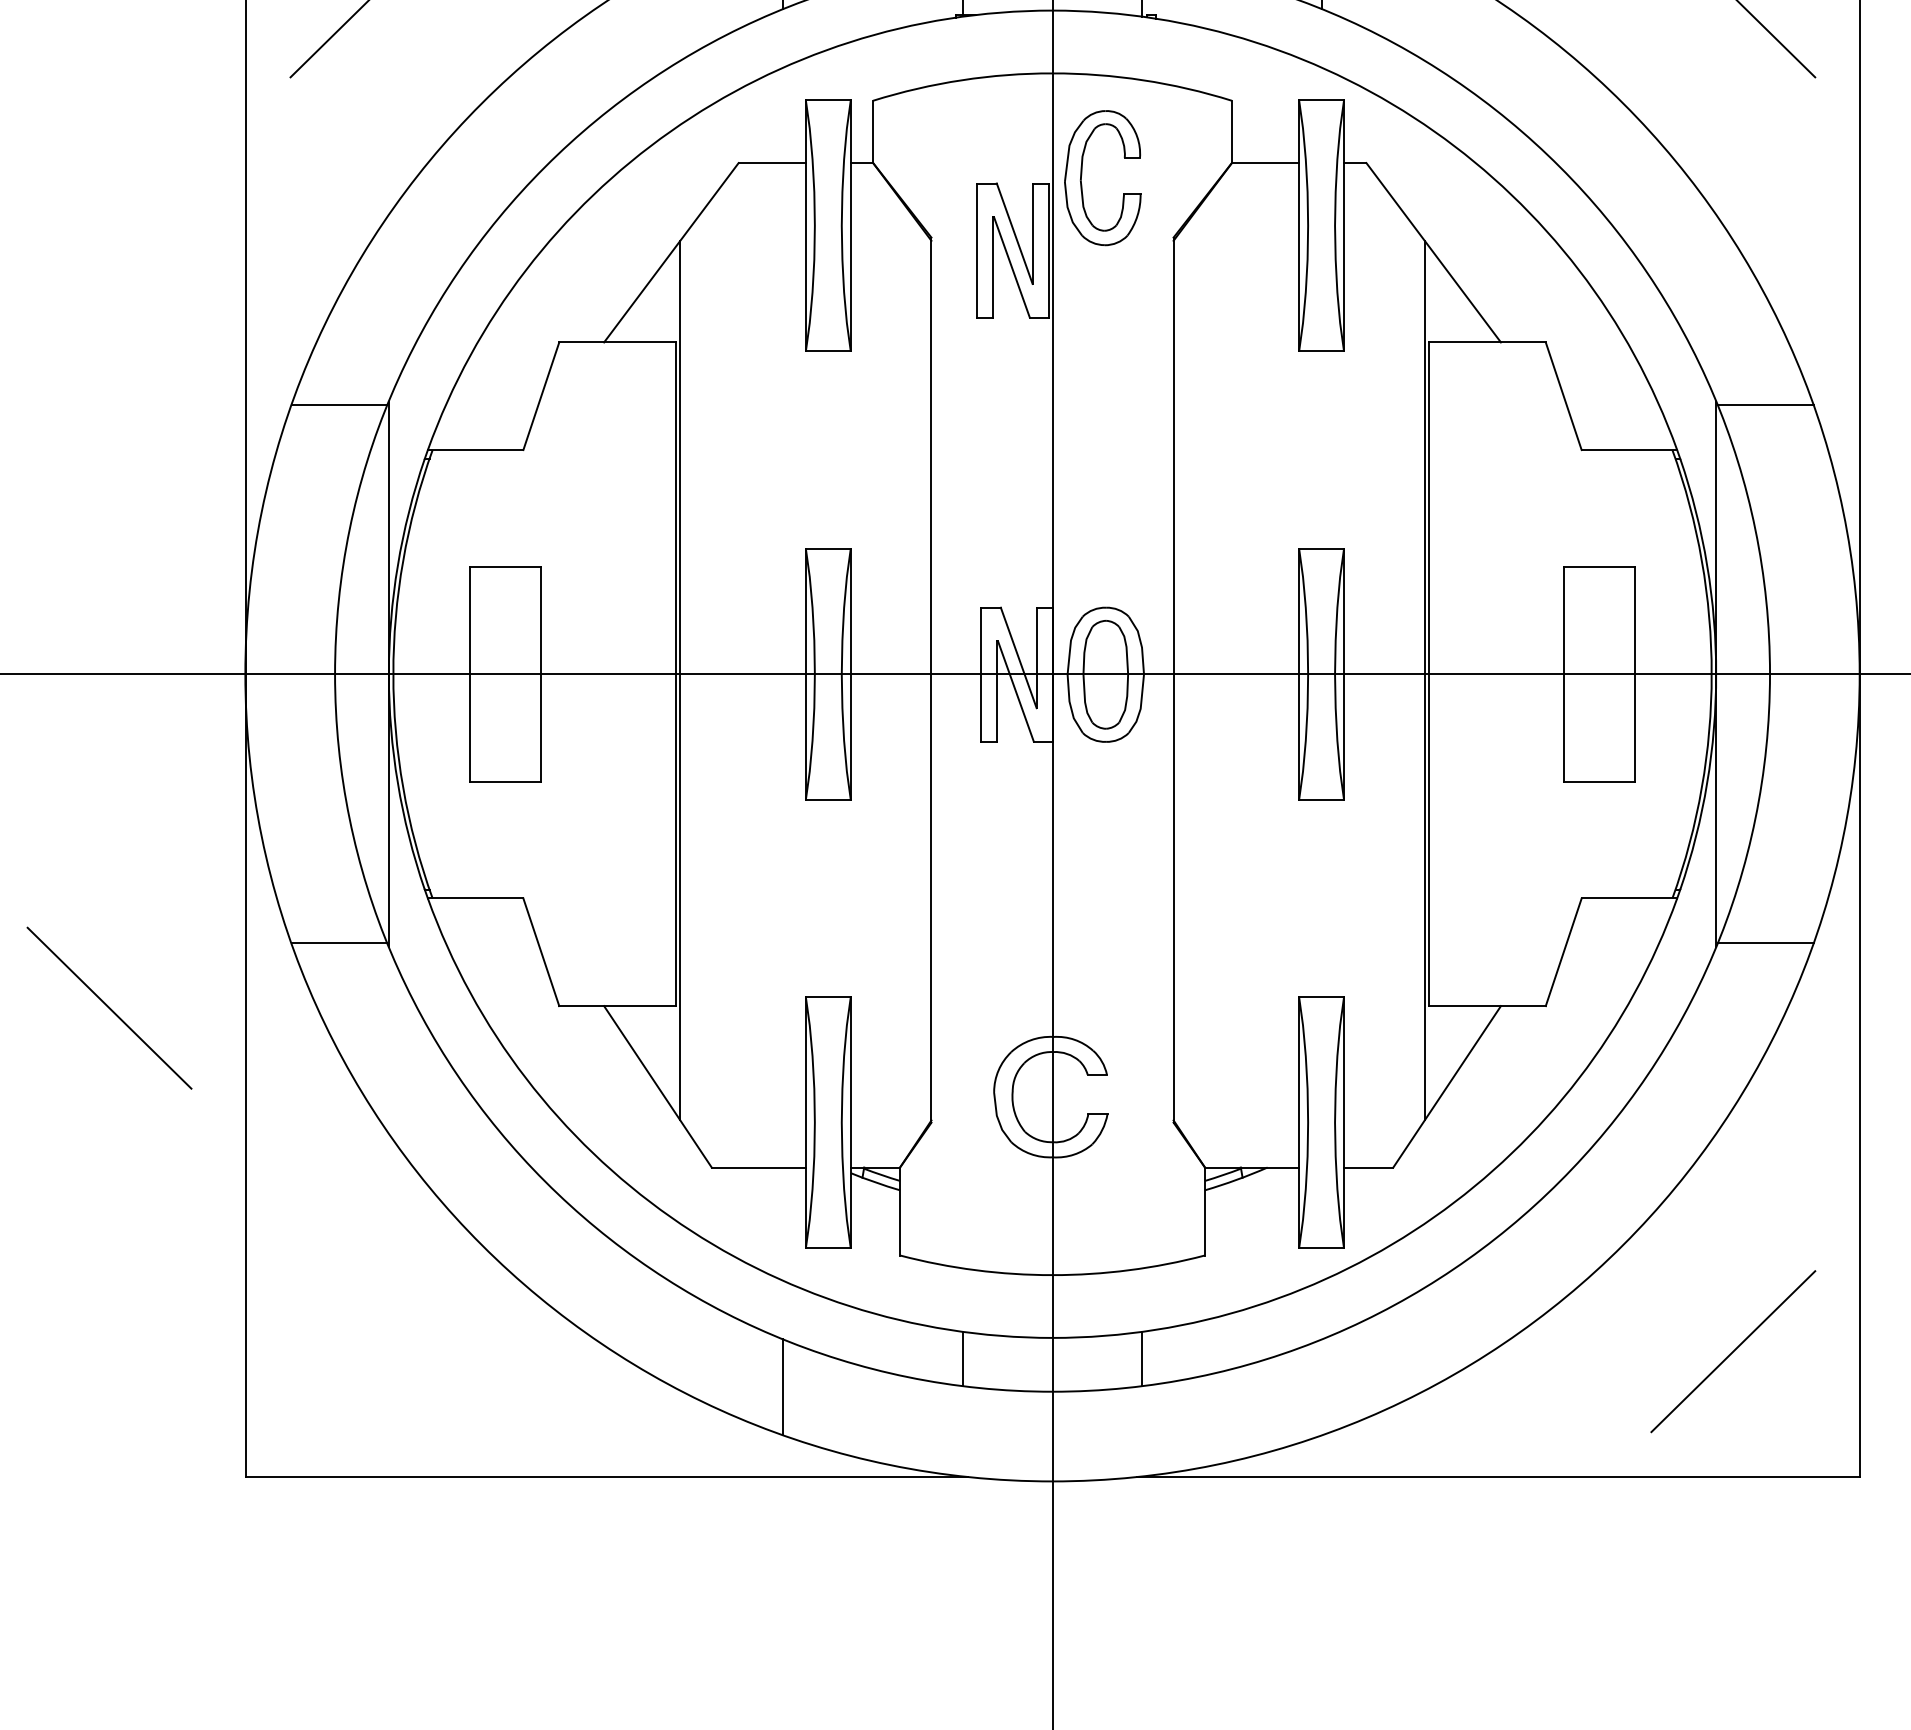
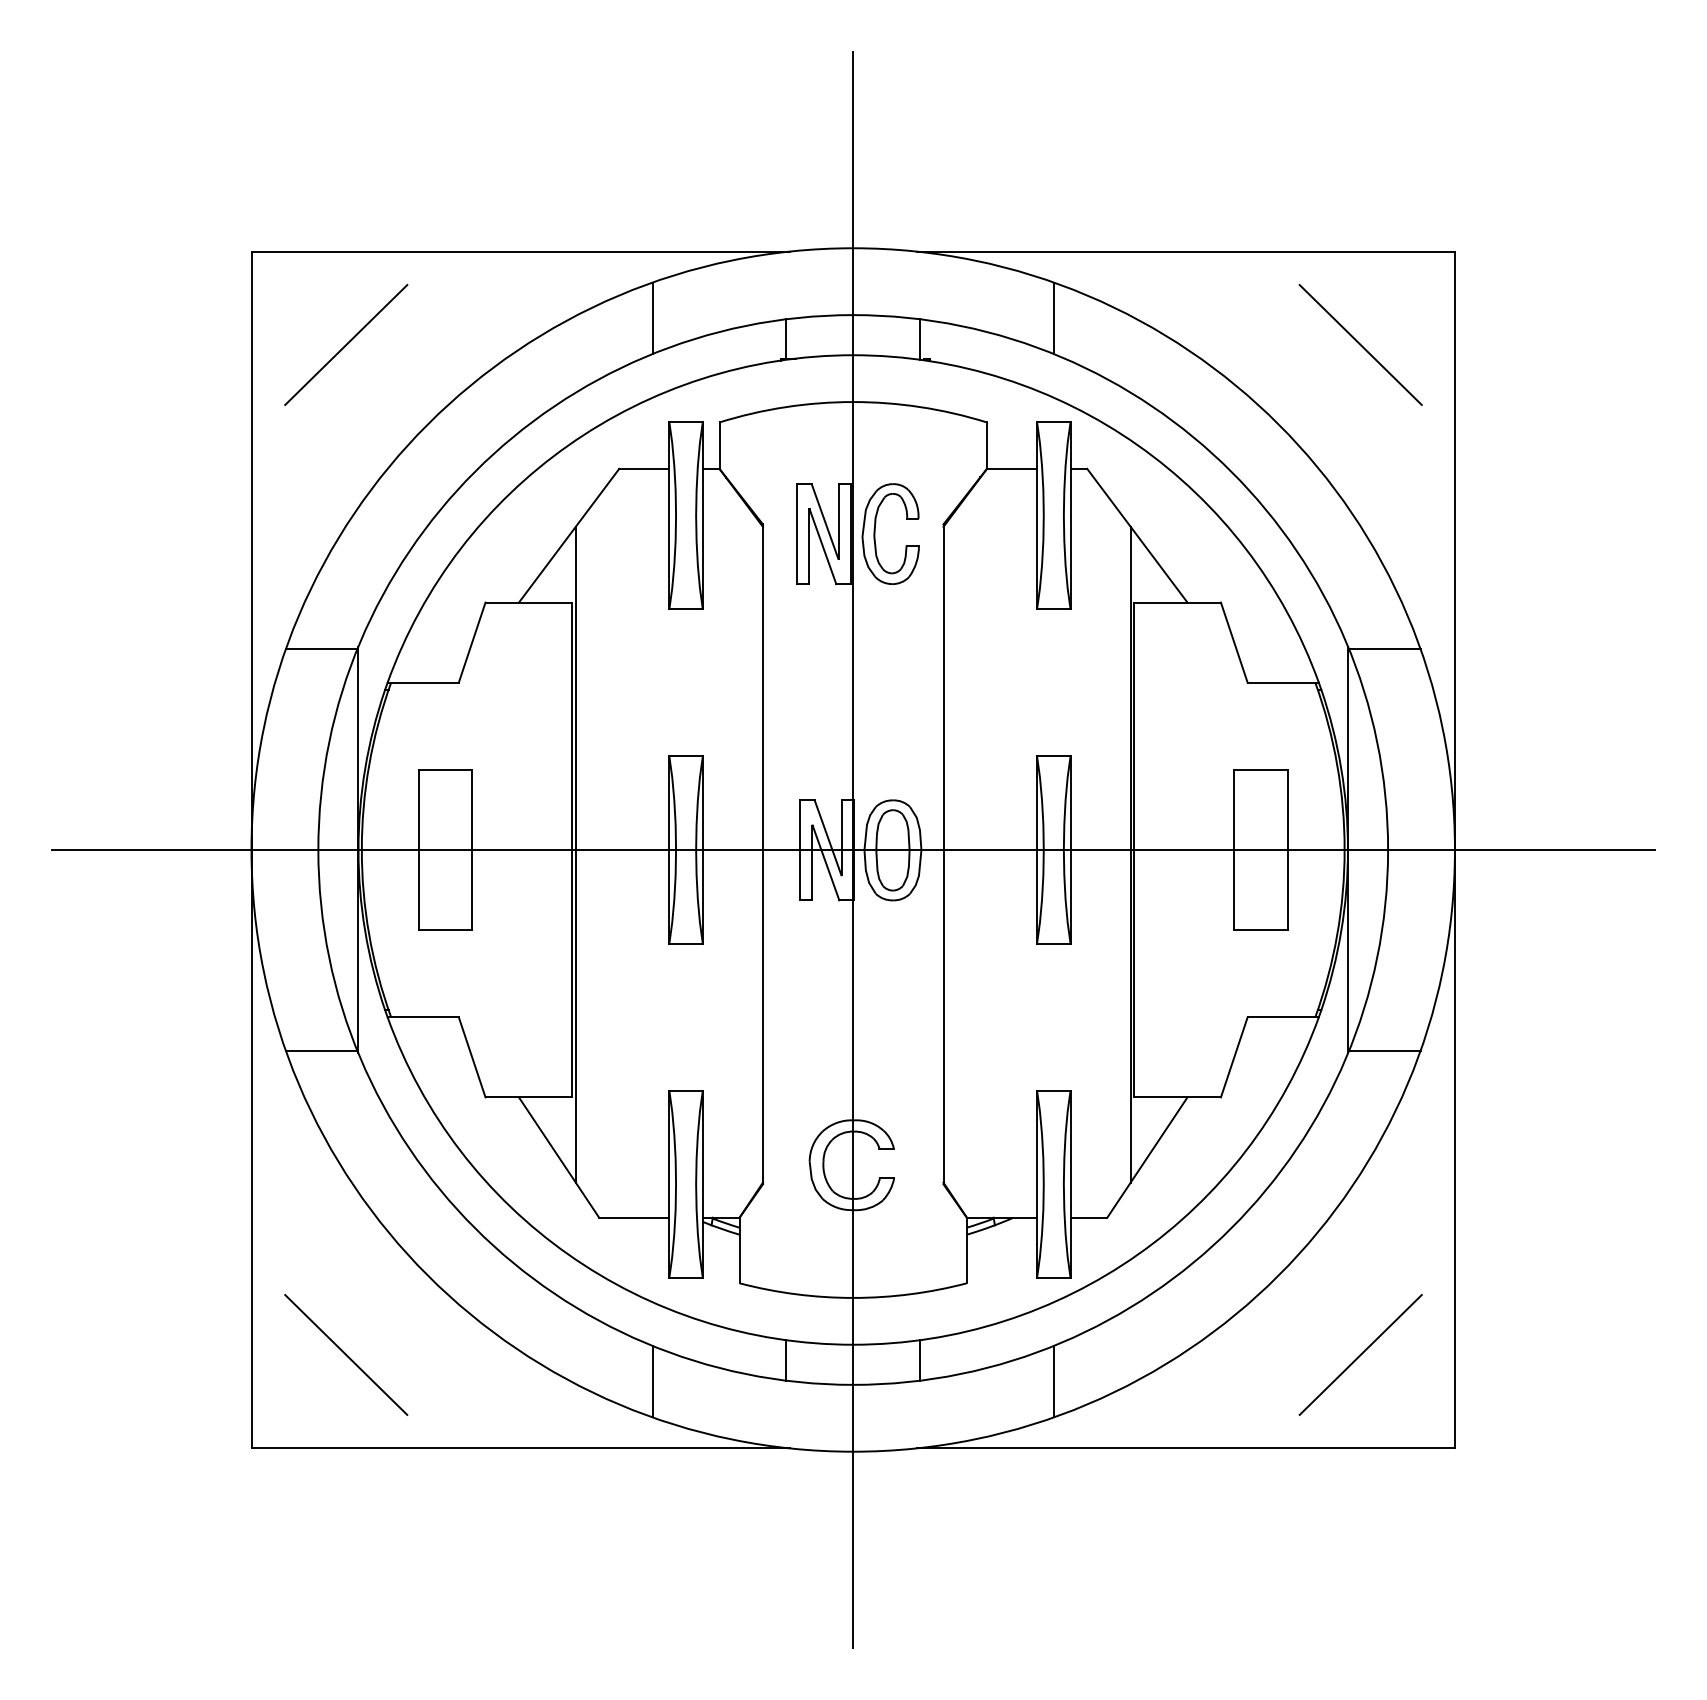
part: (1082, 177) -> (875, 533), moved
line: (109, 1007) -> (346, 1354), moved
line: (1321, 1387) -> (1053, 1381), added

